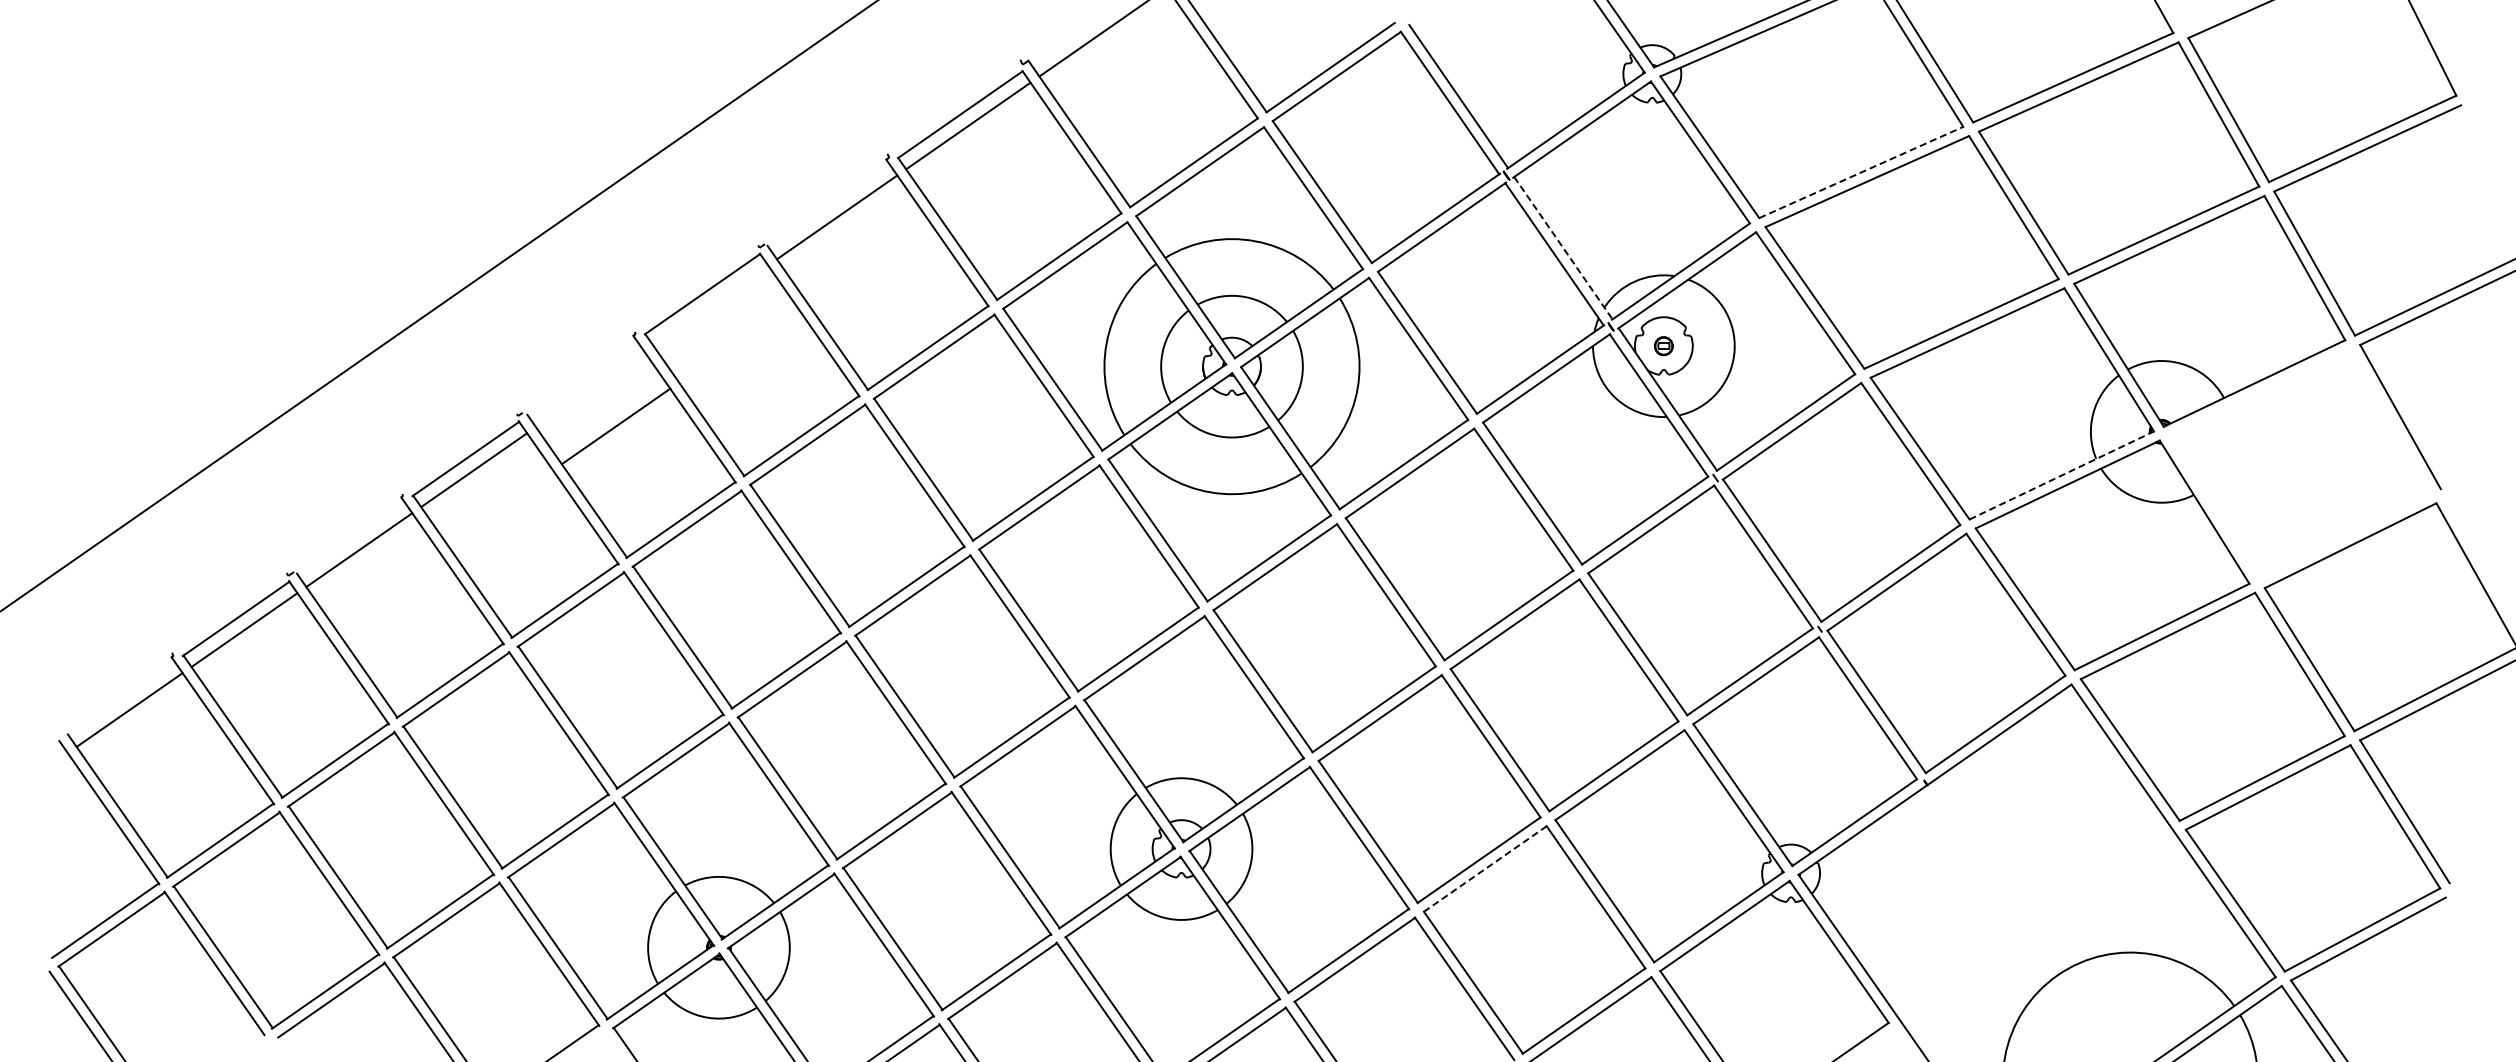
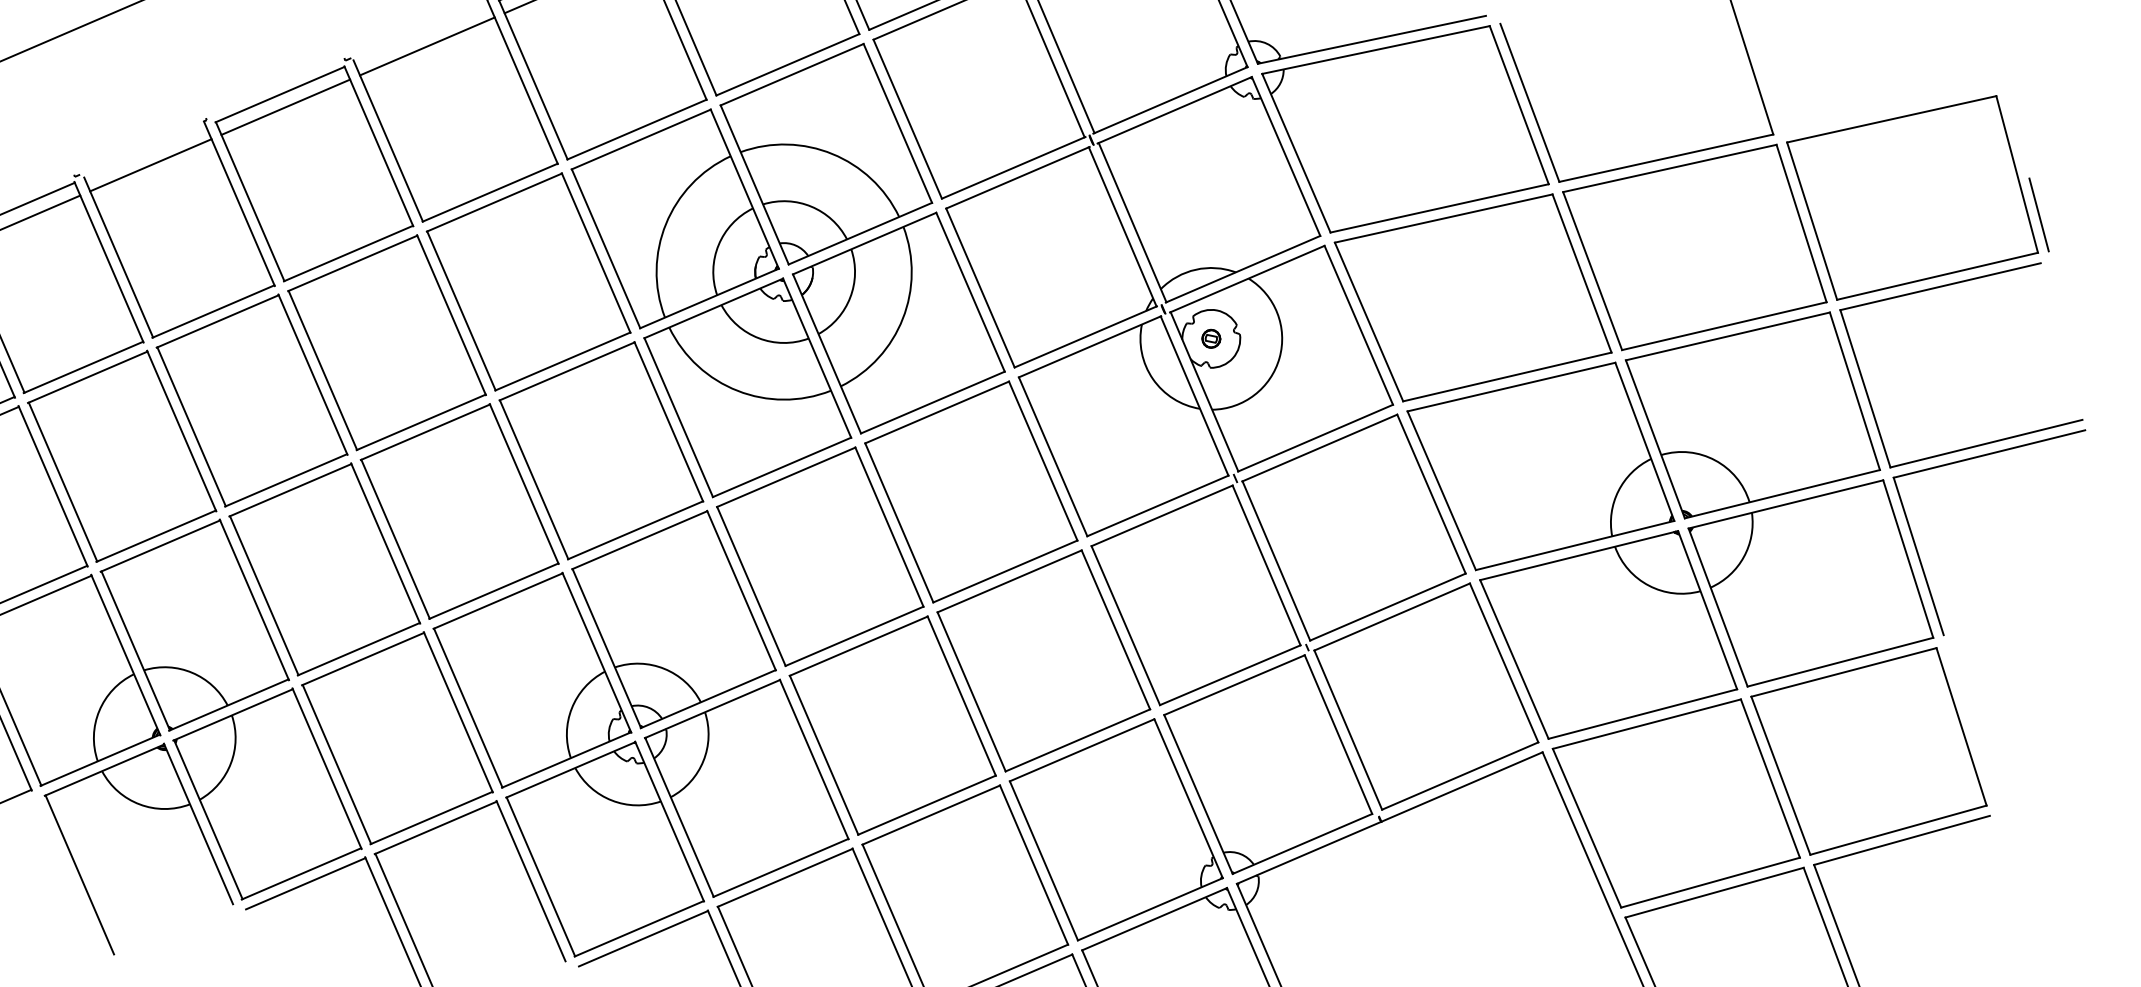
line: (2449, 58) -> (2038, 215), added
line: (1861, 172) -> (1439, 208), dashed -> solid
line: (1563, 248) -> (1132, 222), dashed -> solid
line: (710, 305) -> (285, 107), added
line: (615, 426) -> (150, 165), moved
part: (2300, 464) -> (1811, 582), added
line: (2062, 475) -> (1575, 545), dashed -> solid
line: (1485, 869) -> (931, 815), dashed -> solid

